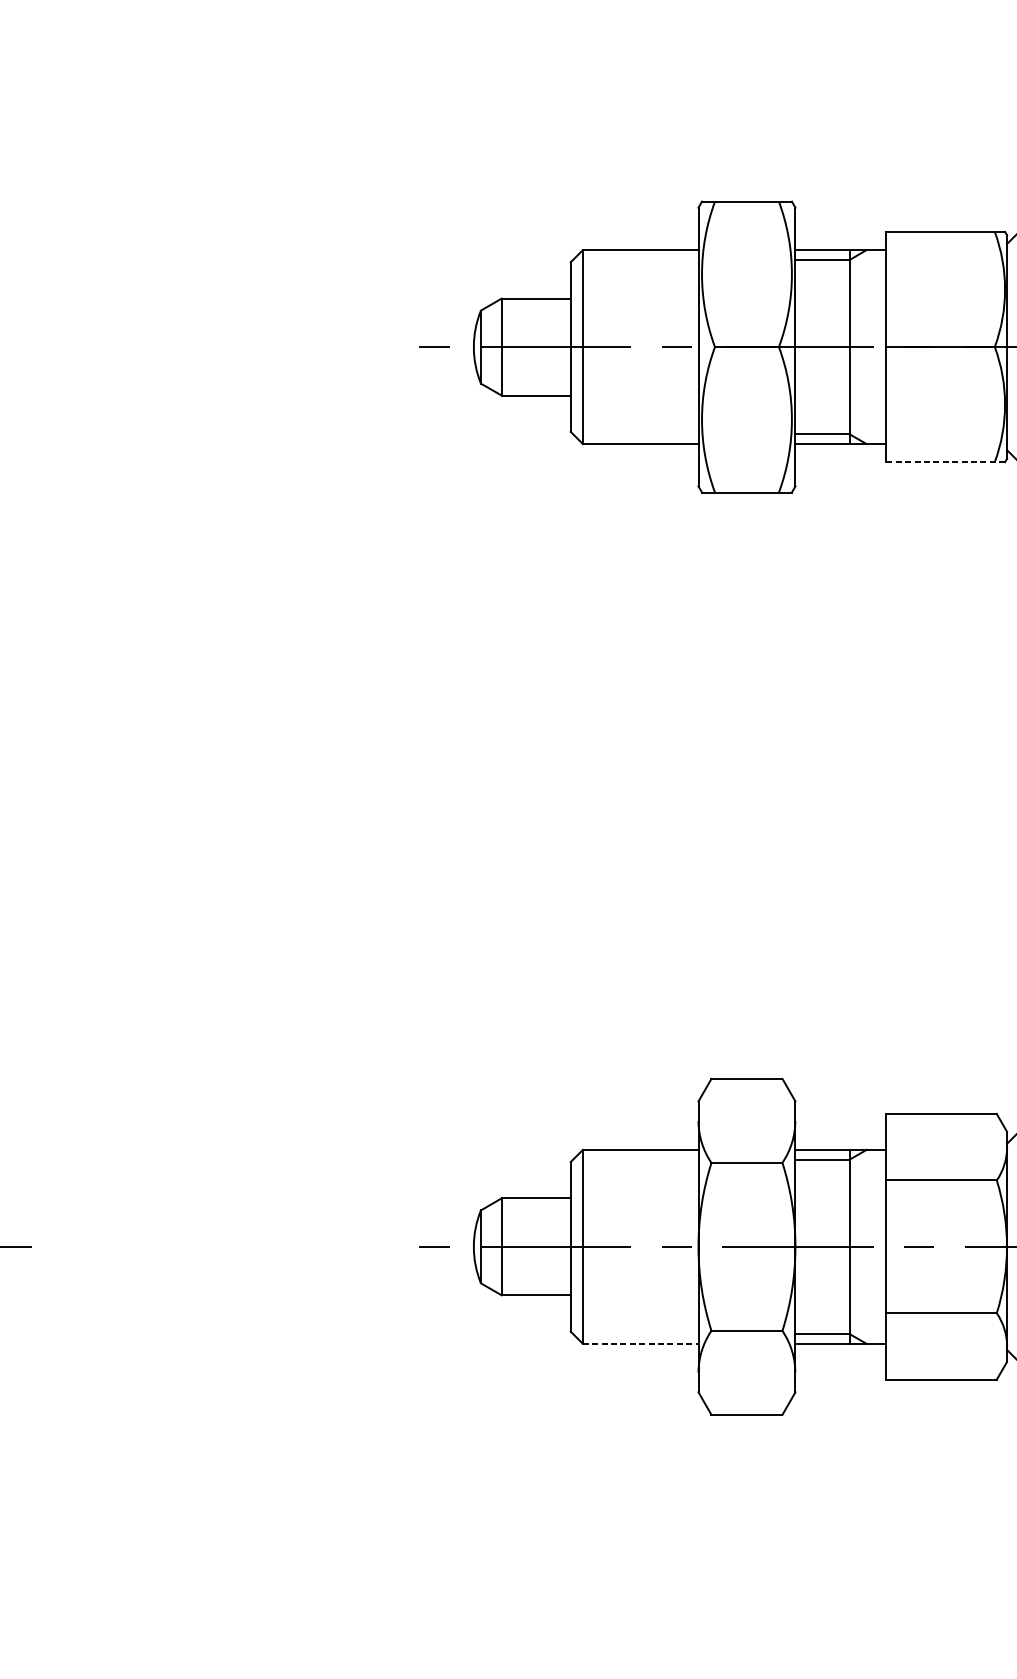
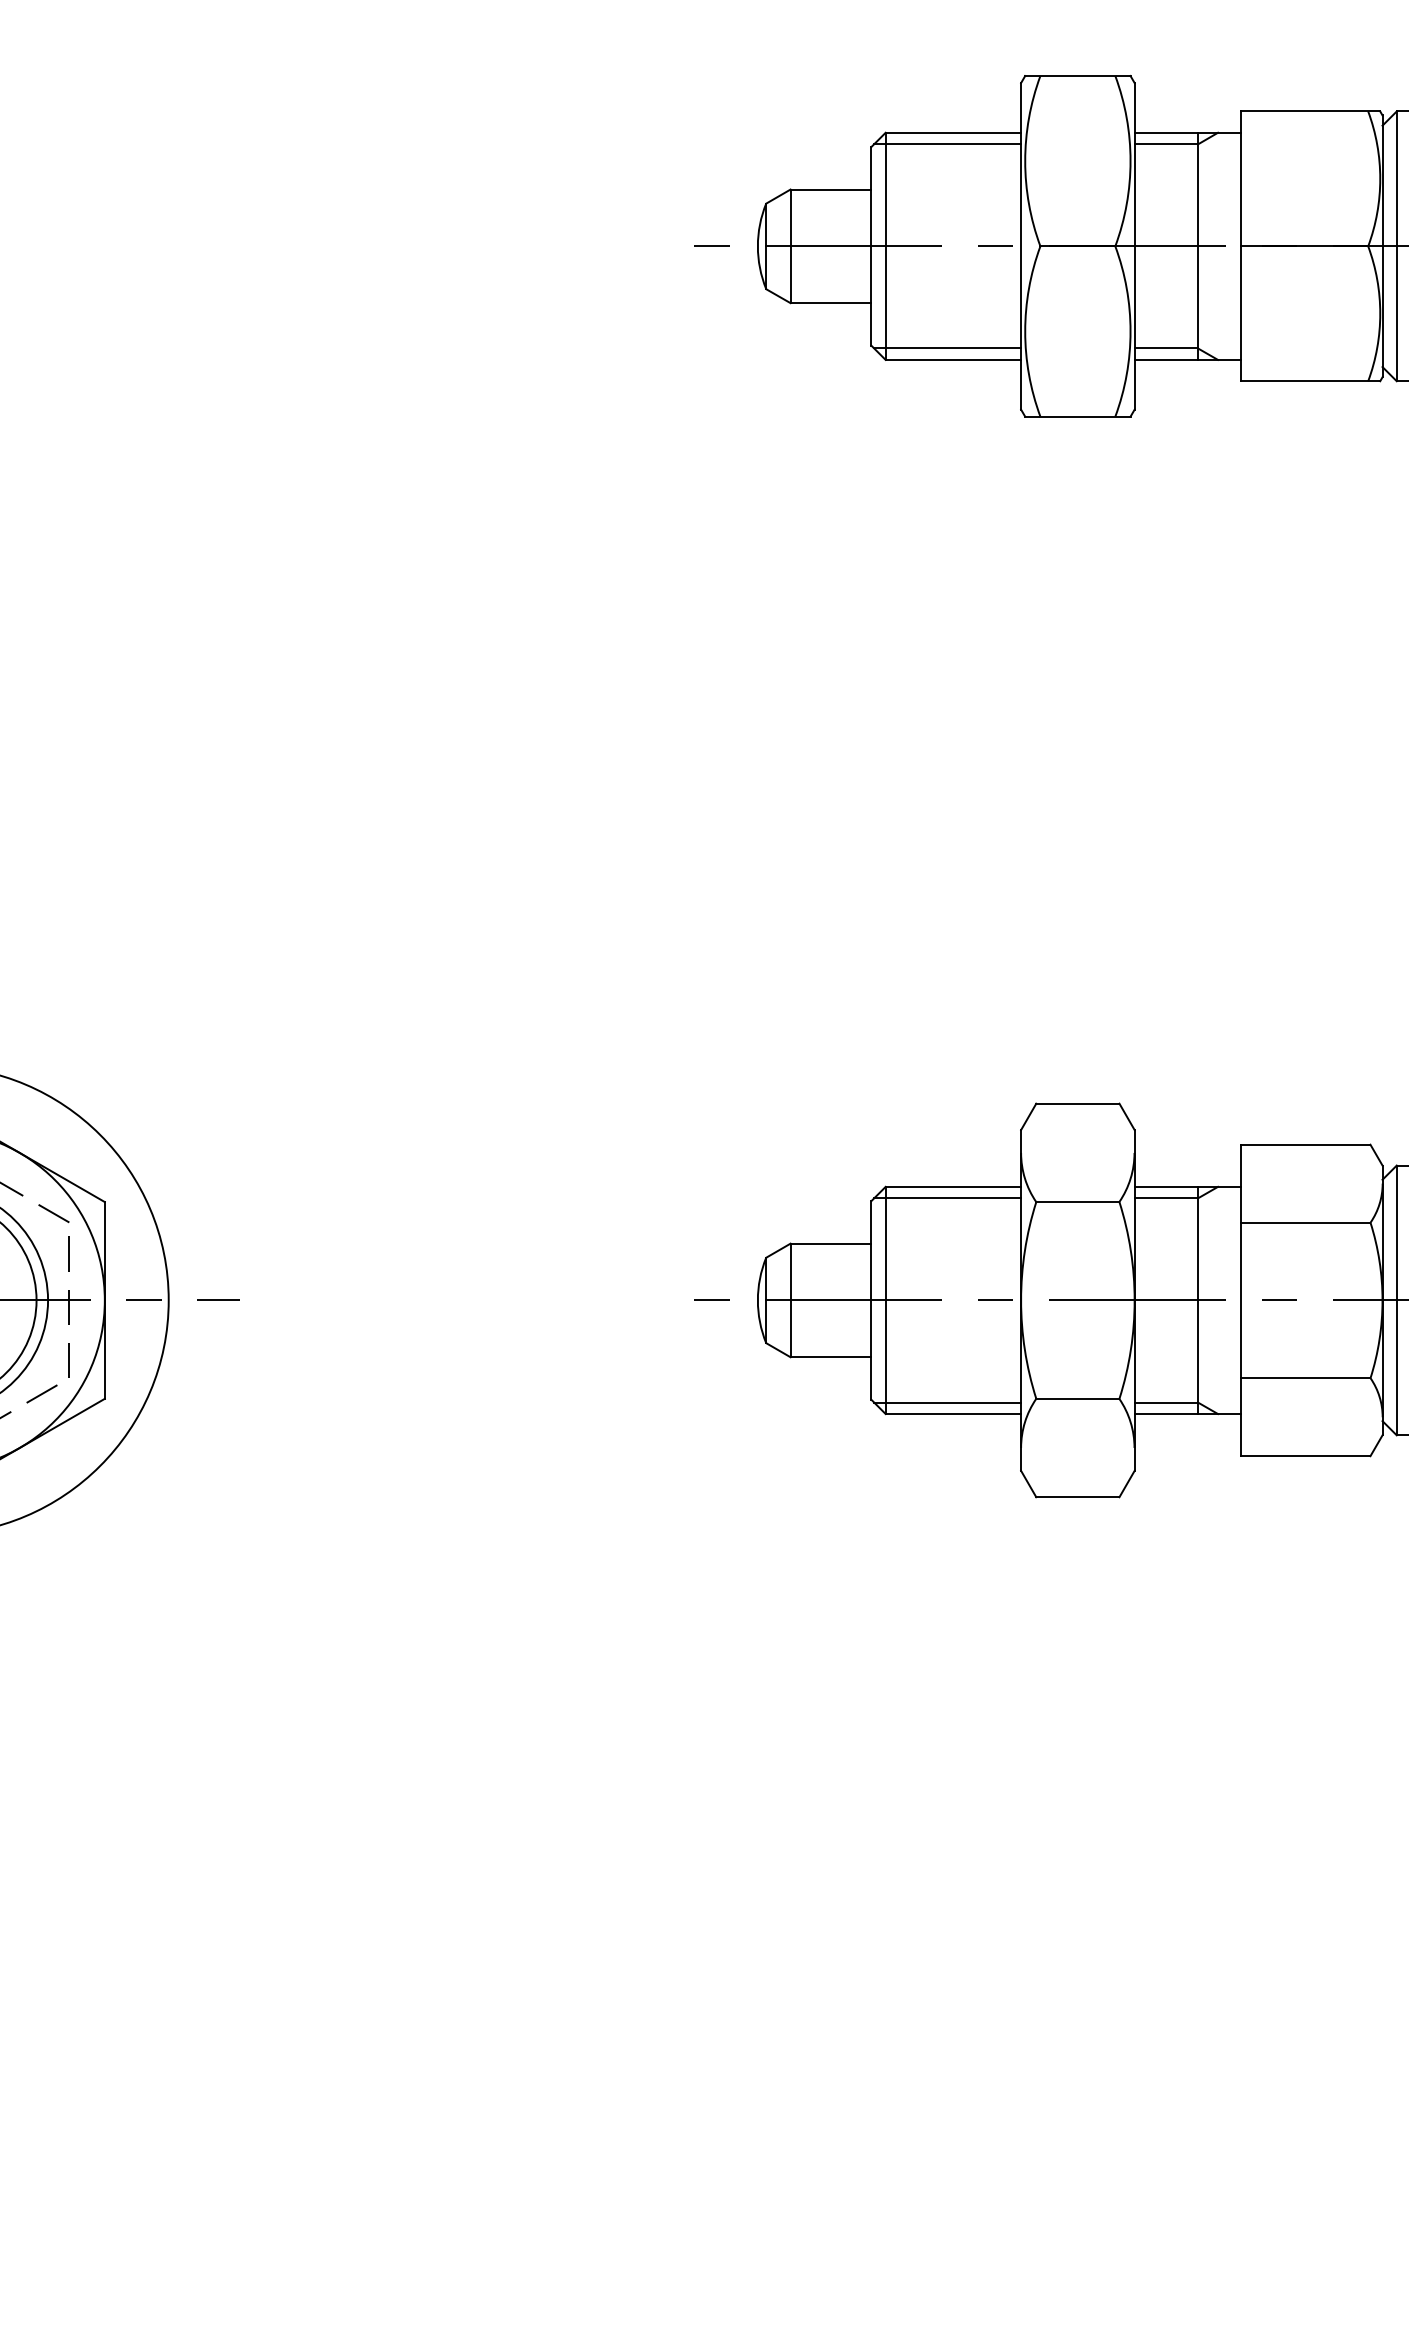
line: (635, 260) -> (947, 144), added
line: (635, 434) -> (947, 348), added
line: (945, 462) -> (1310, 381), dashed -> solid
line: (635, 1159) -> (947, 1198), added
line: (635, 1333) -> (947, 1402), added
line: (640, 1344) -> (953, 1414), dashed -> solid

